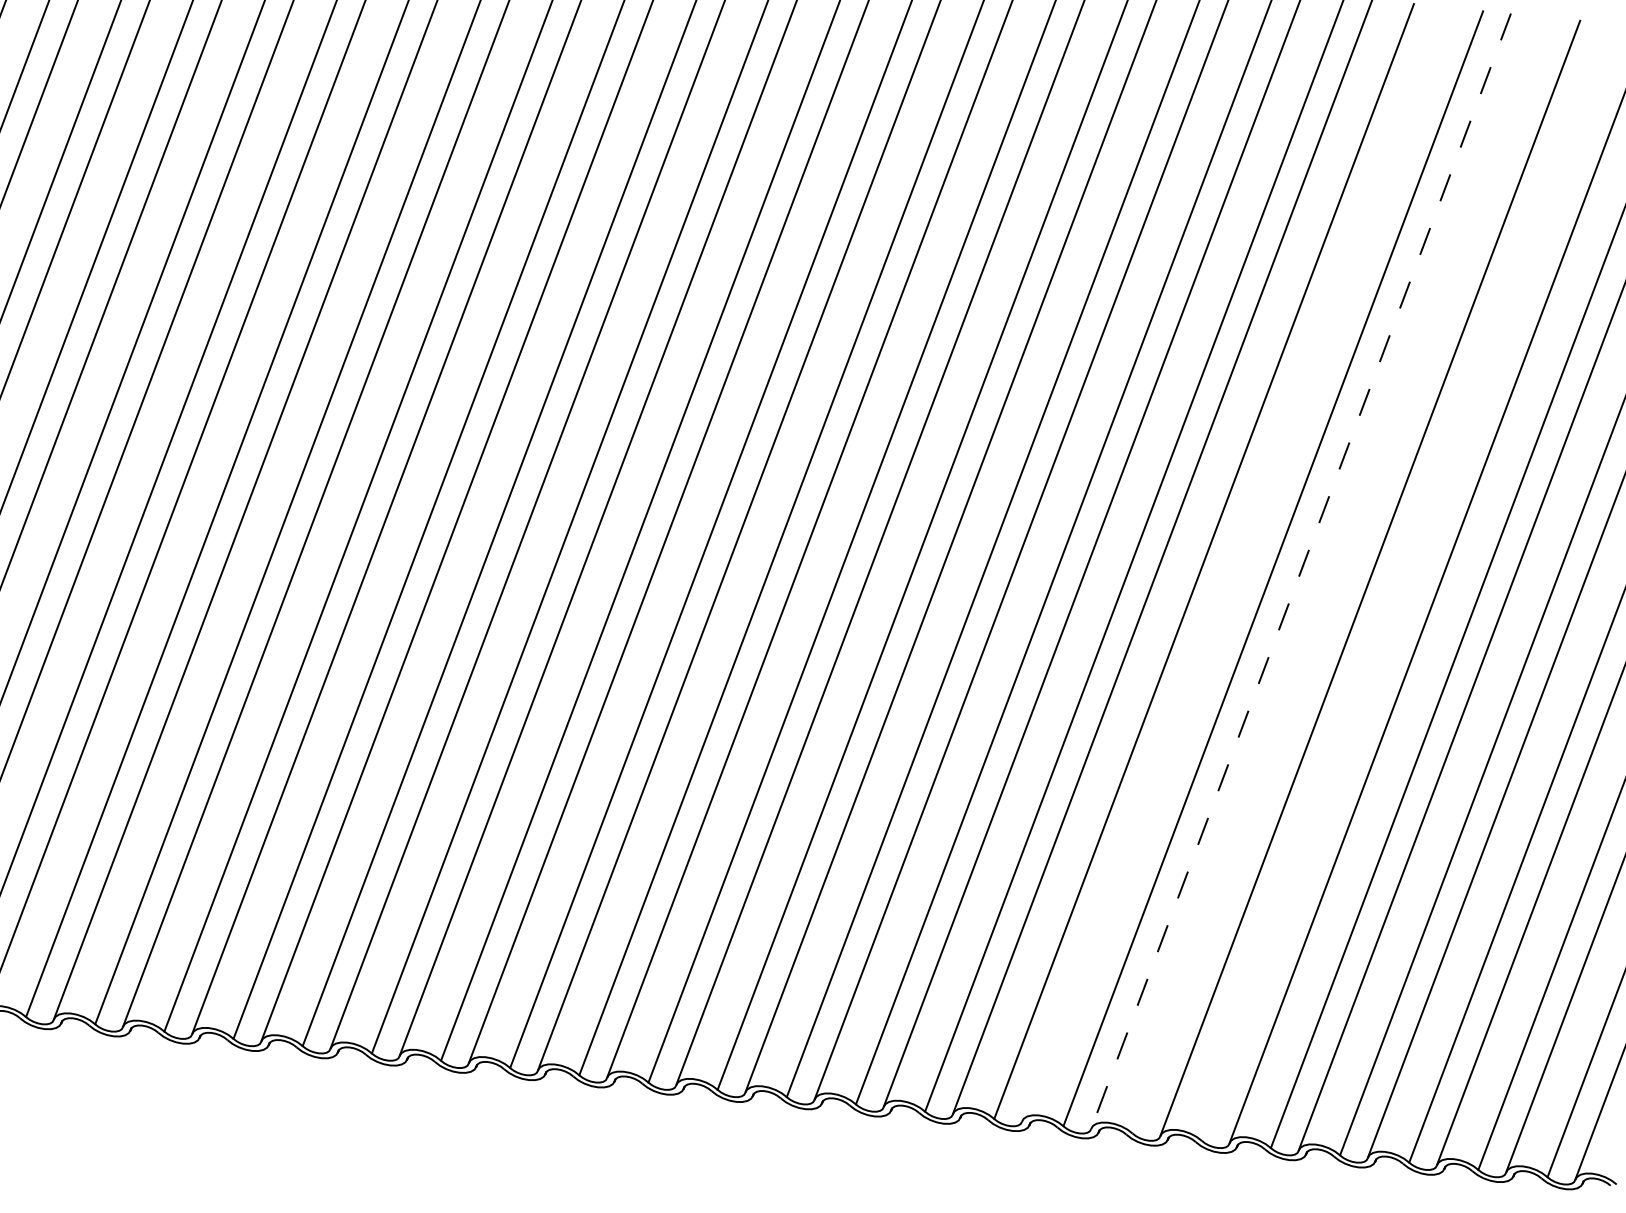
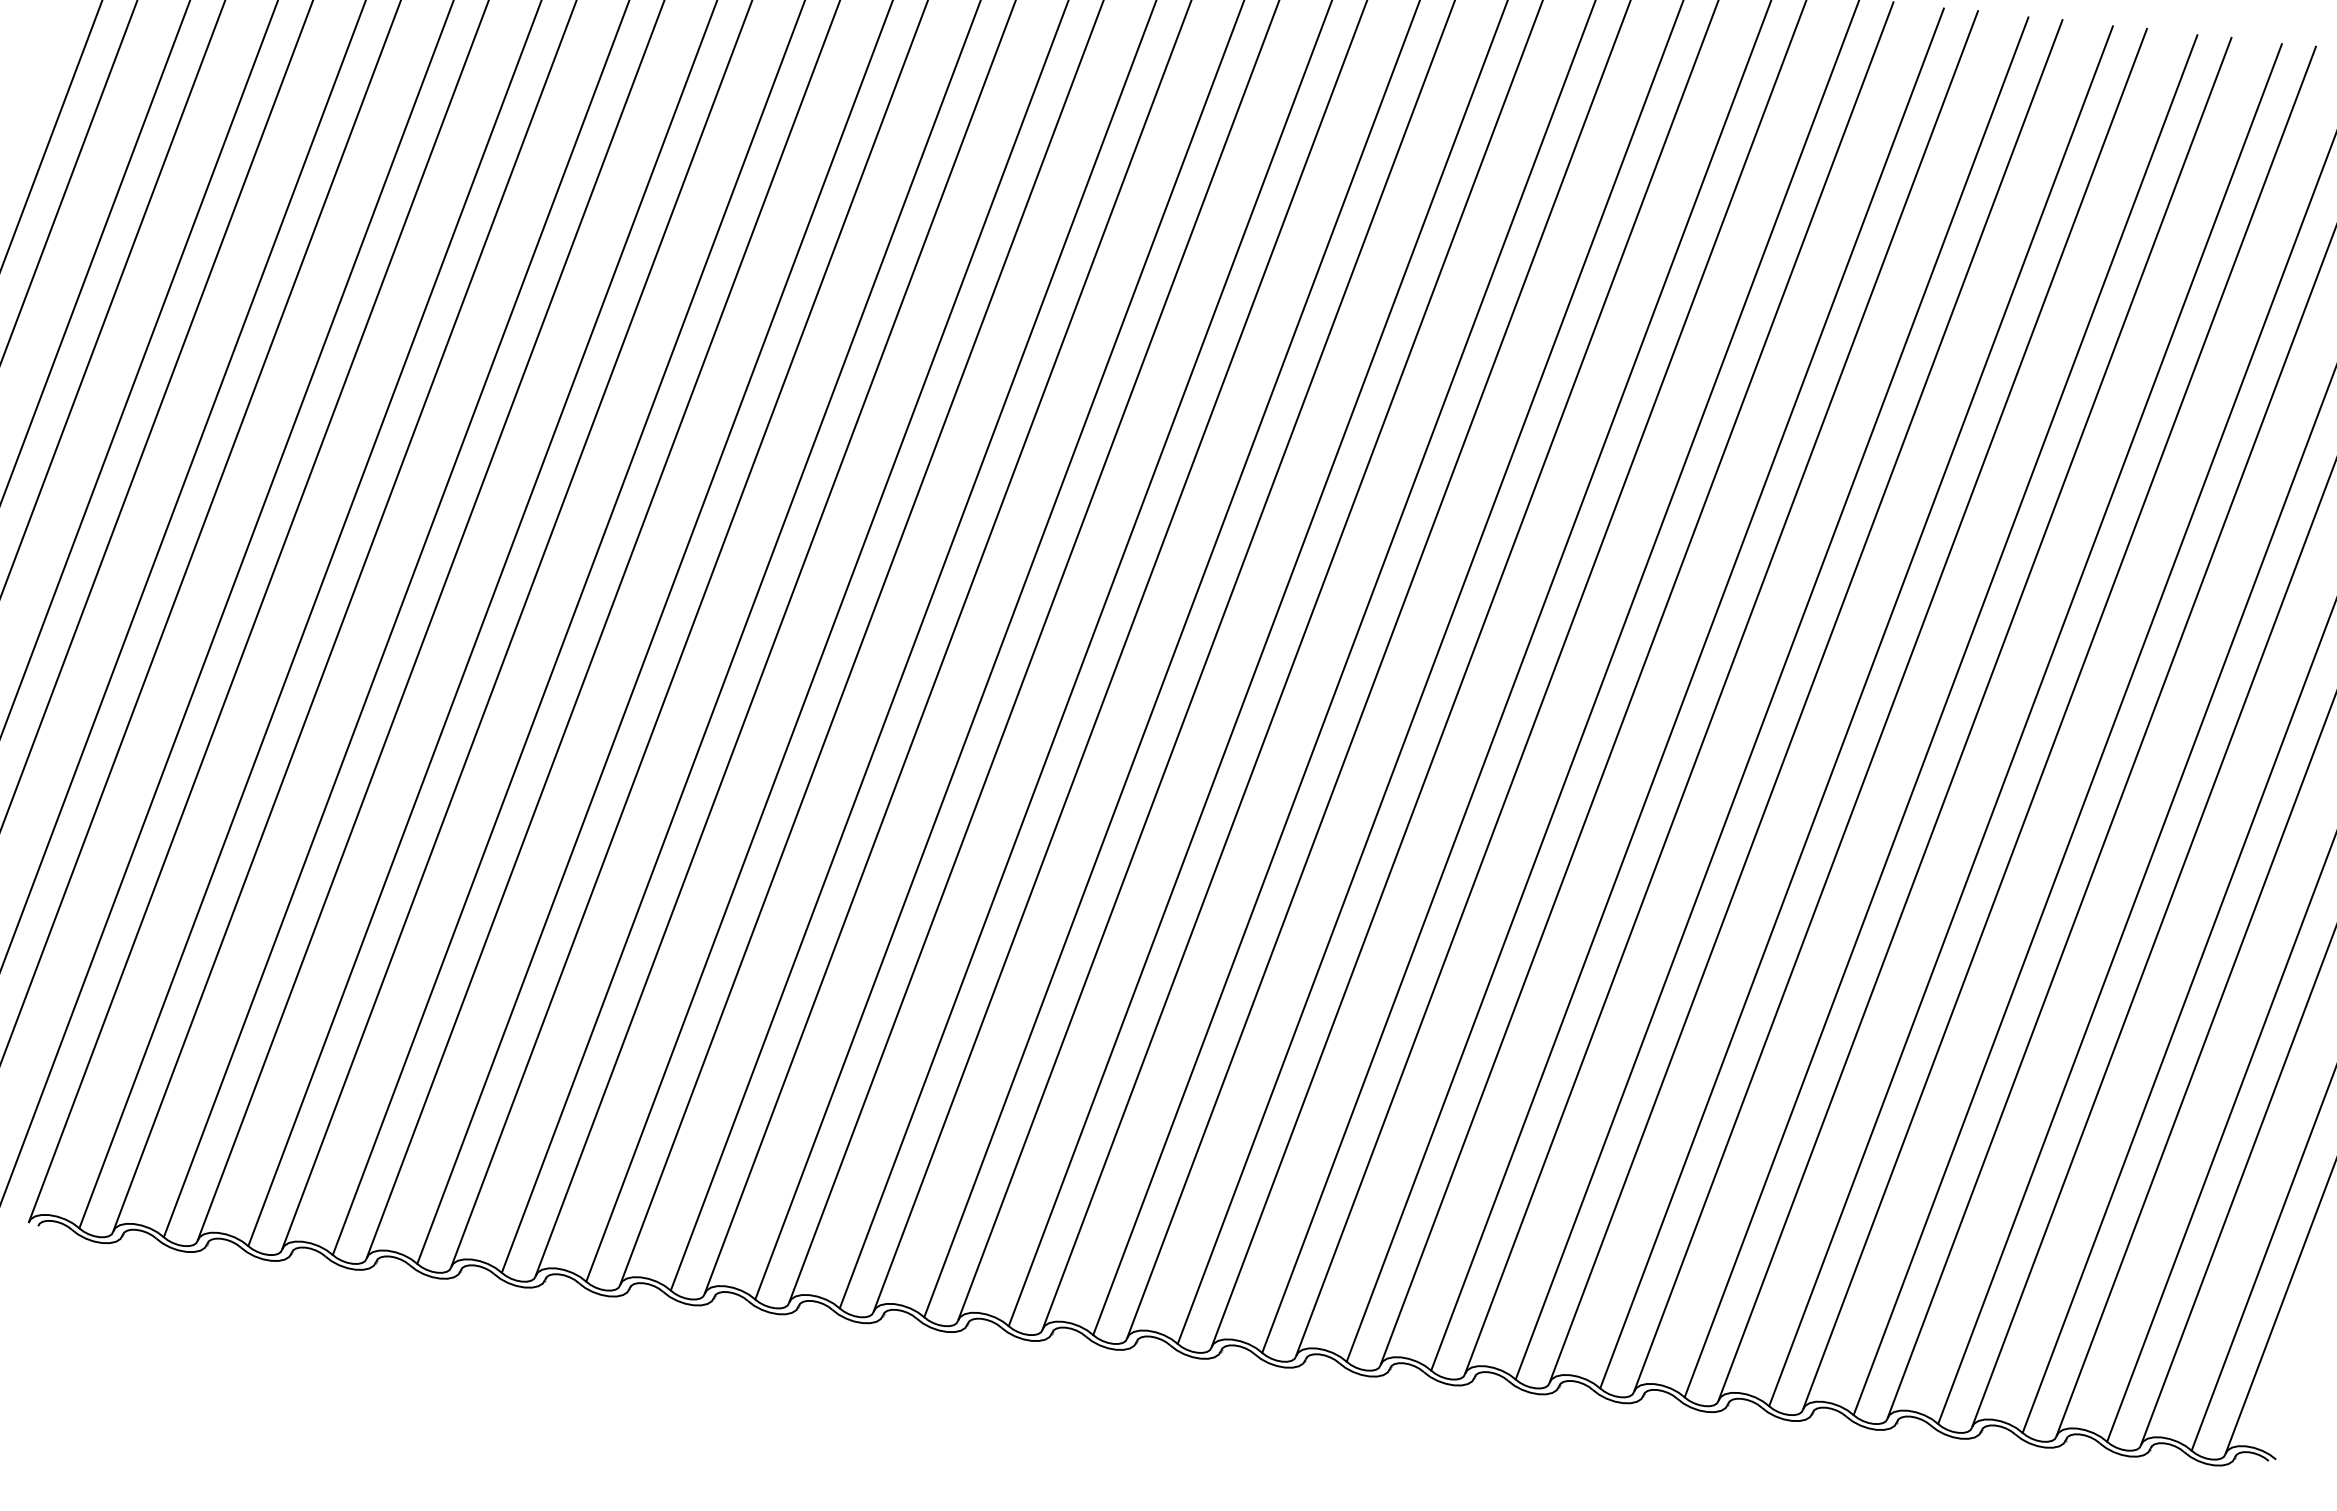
line: (1231, 564) -> (1805, 701), added
line: (1301, 571) -> (1890, 710), dashed -> solid
line: (1341, 576) -> (1940, 716), added
line: (1411, 583) -> (2025, 725), added

